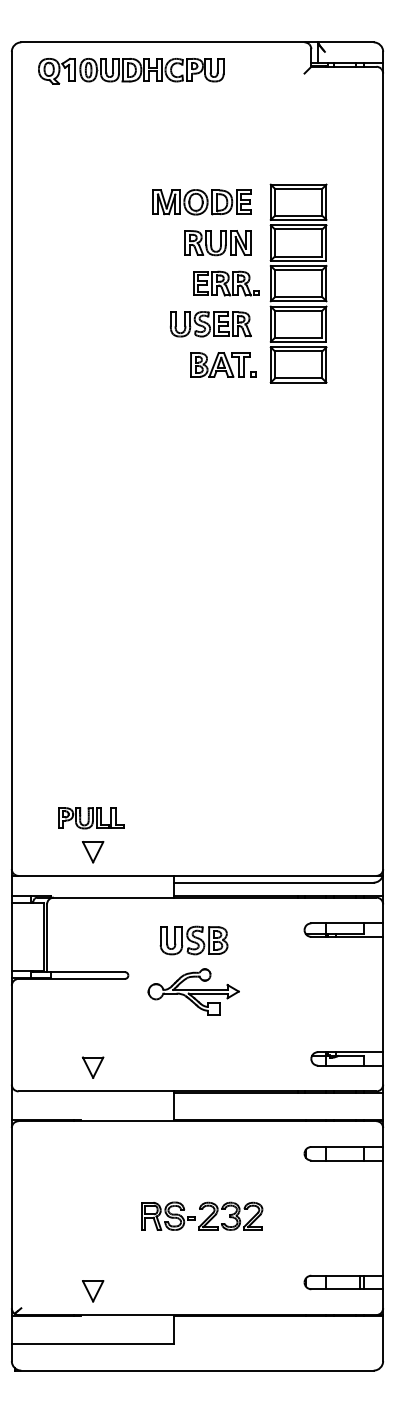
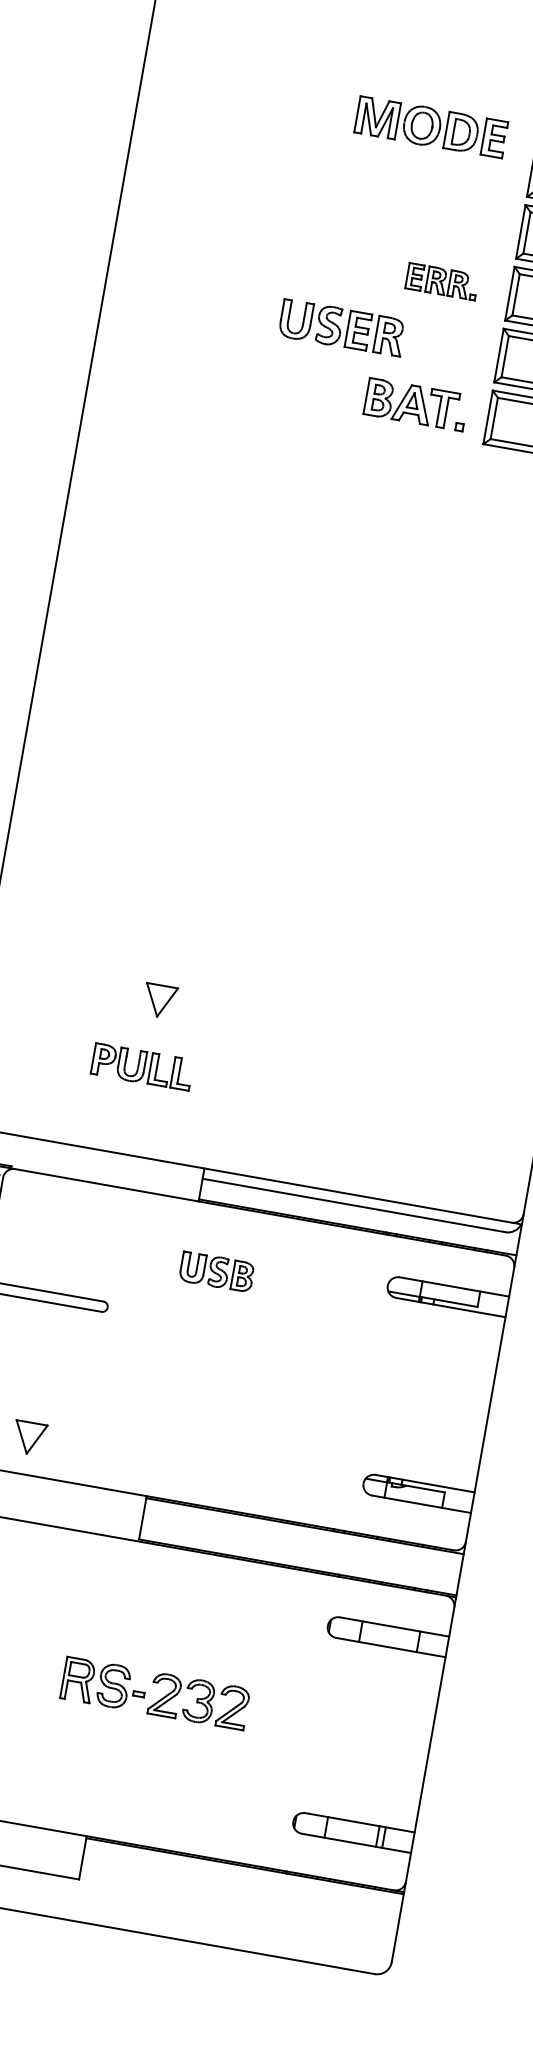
part: (201, 202) -> (430, 127), moved
part: (217, 243) -> (439, 218), removed
part: (226, 283) -> (442, 281), size x0.7
part: (210, 324) -> (341, 328), moved
part: (91, 818) -> (142, 1067), moved
part: (93, 852) -> (160, 1001), moved
part: (193, 940) -> (216, 1271), size x0.7
part: (193, 991) -> (202, 1349), removed

